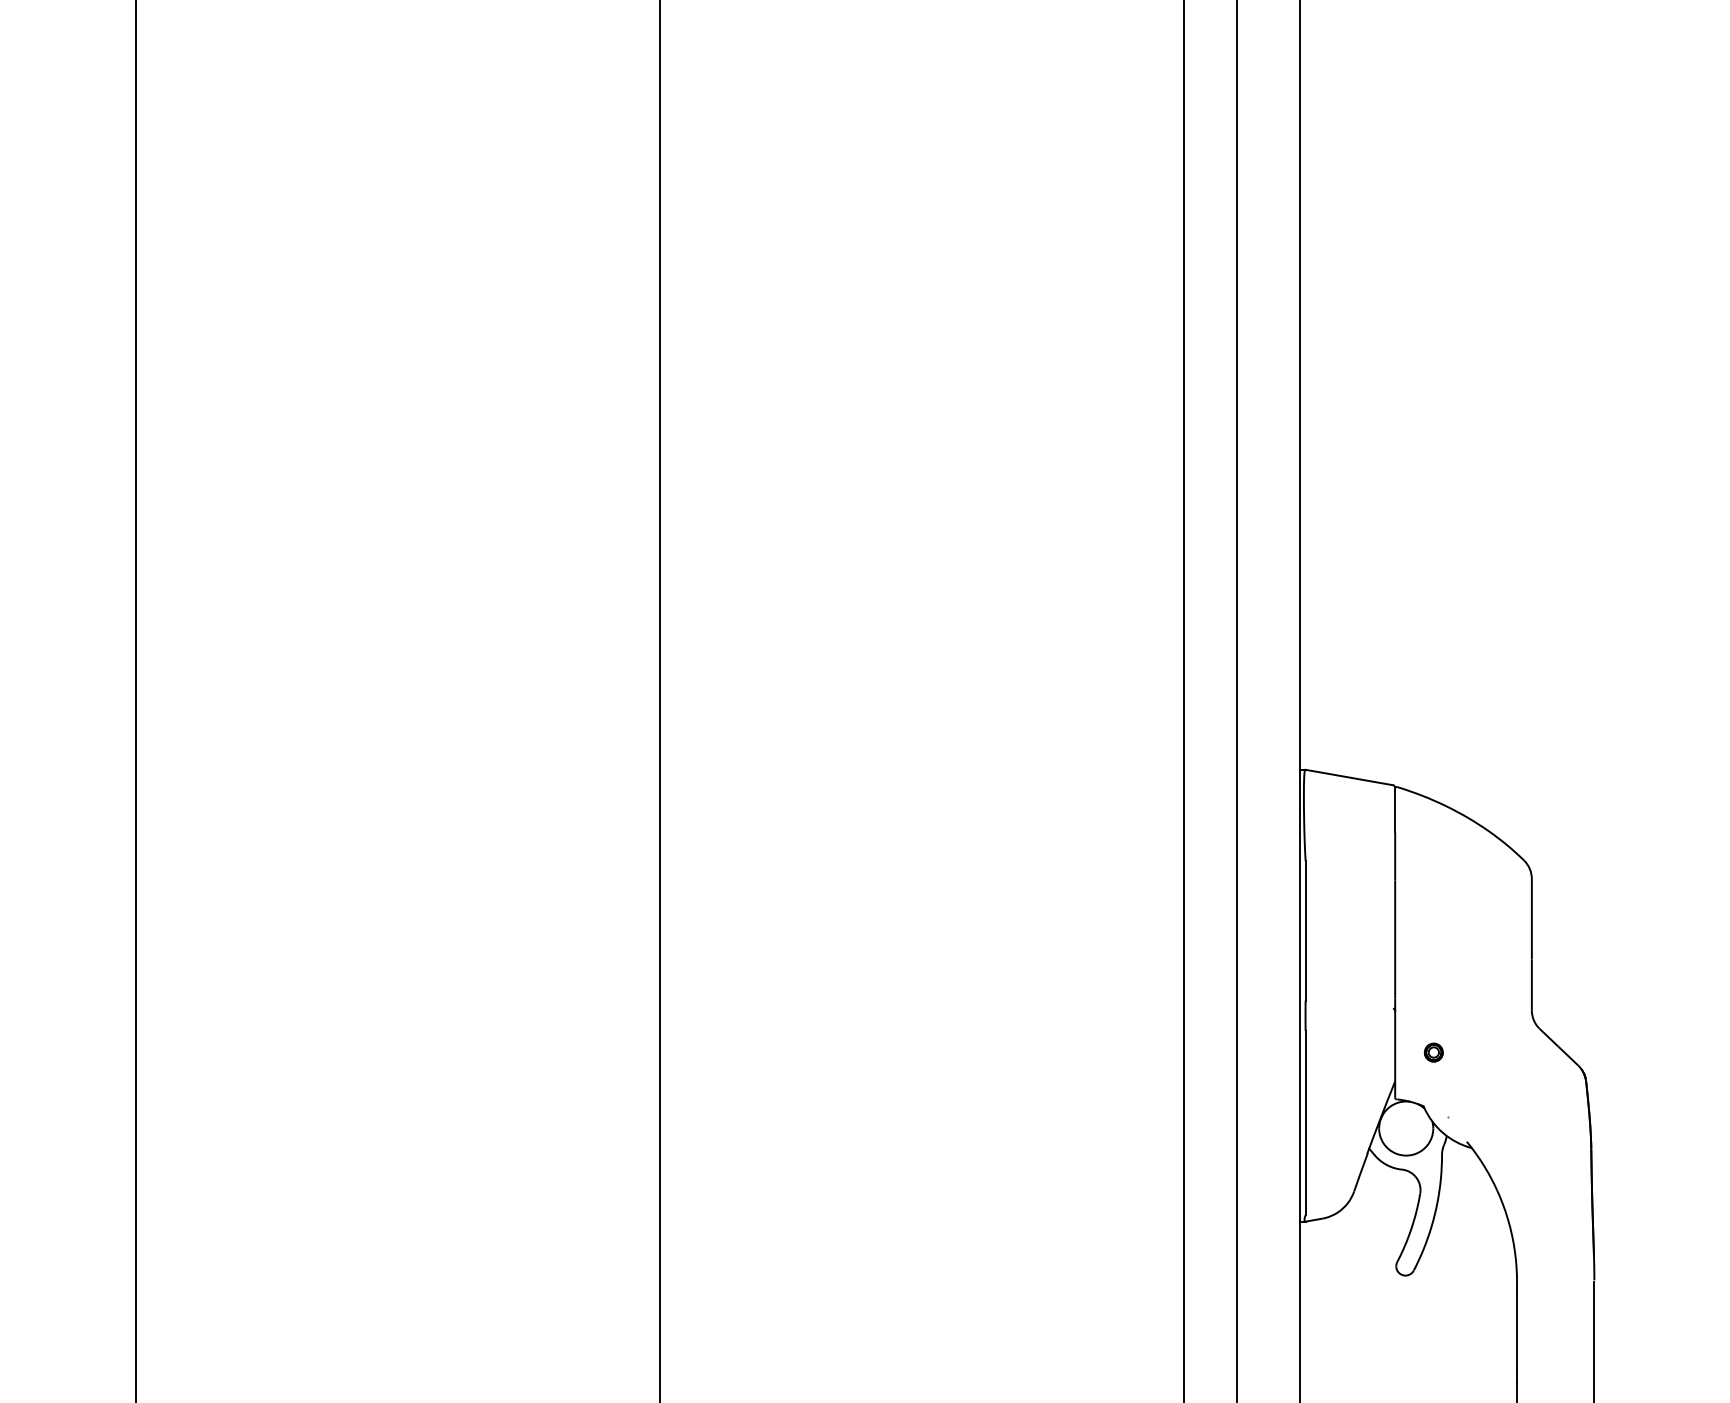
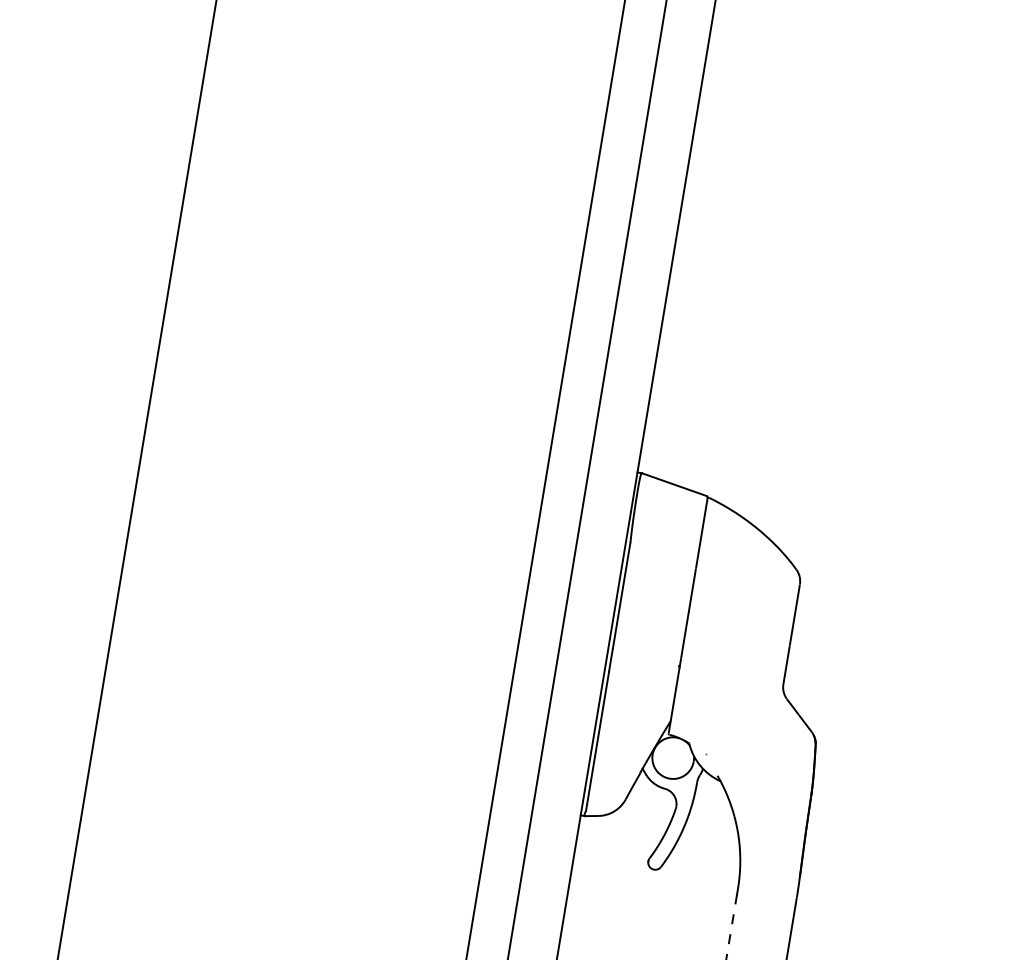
part: (1433, 1052) -> (703, 703), removed
line: (1517, 1329) -> (732, 924), solid -> dashed

